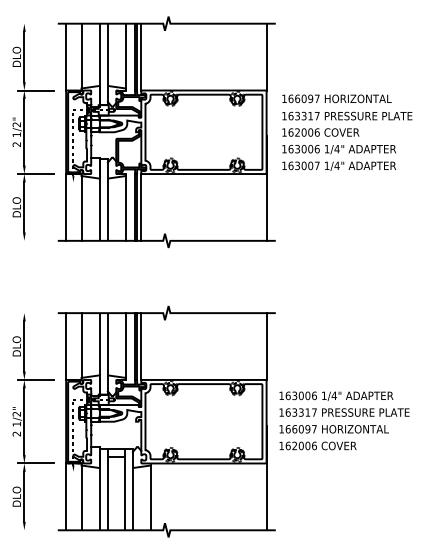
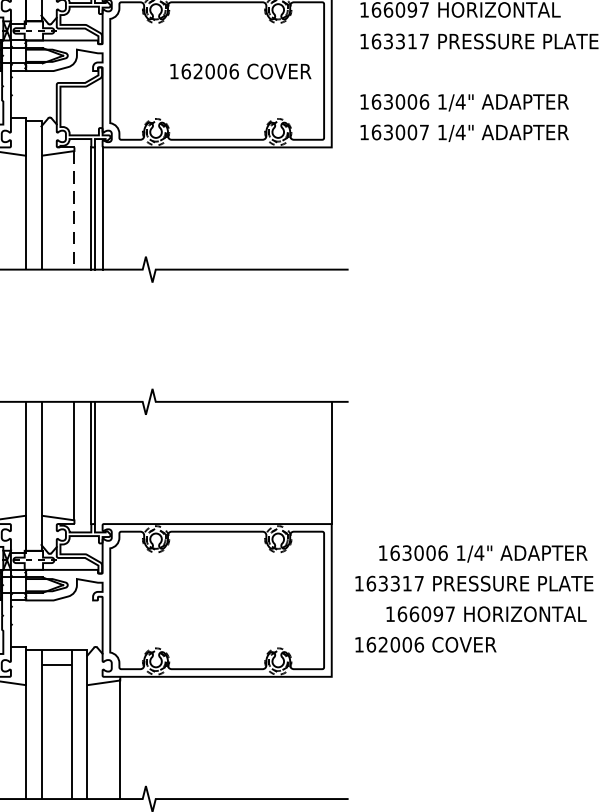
text: (320, 132) -> (240, 71), moved
line: (266, 188) -> (331, 173), removed
line: (125, 208) -> (73, 210), solid -> dashed
line: (141, 346) -> (102, 462), removed
text: (336, 395) -> (483, 552), moved
text: (333, 429) -> (485, 614), moved
line: (266, 477) -> (331, 702), removed

